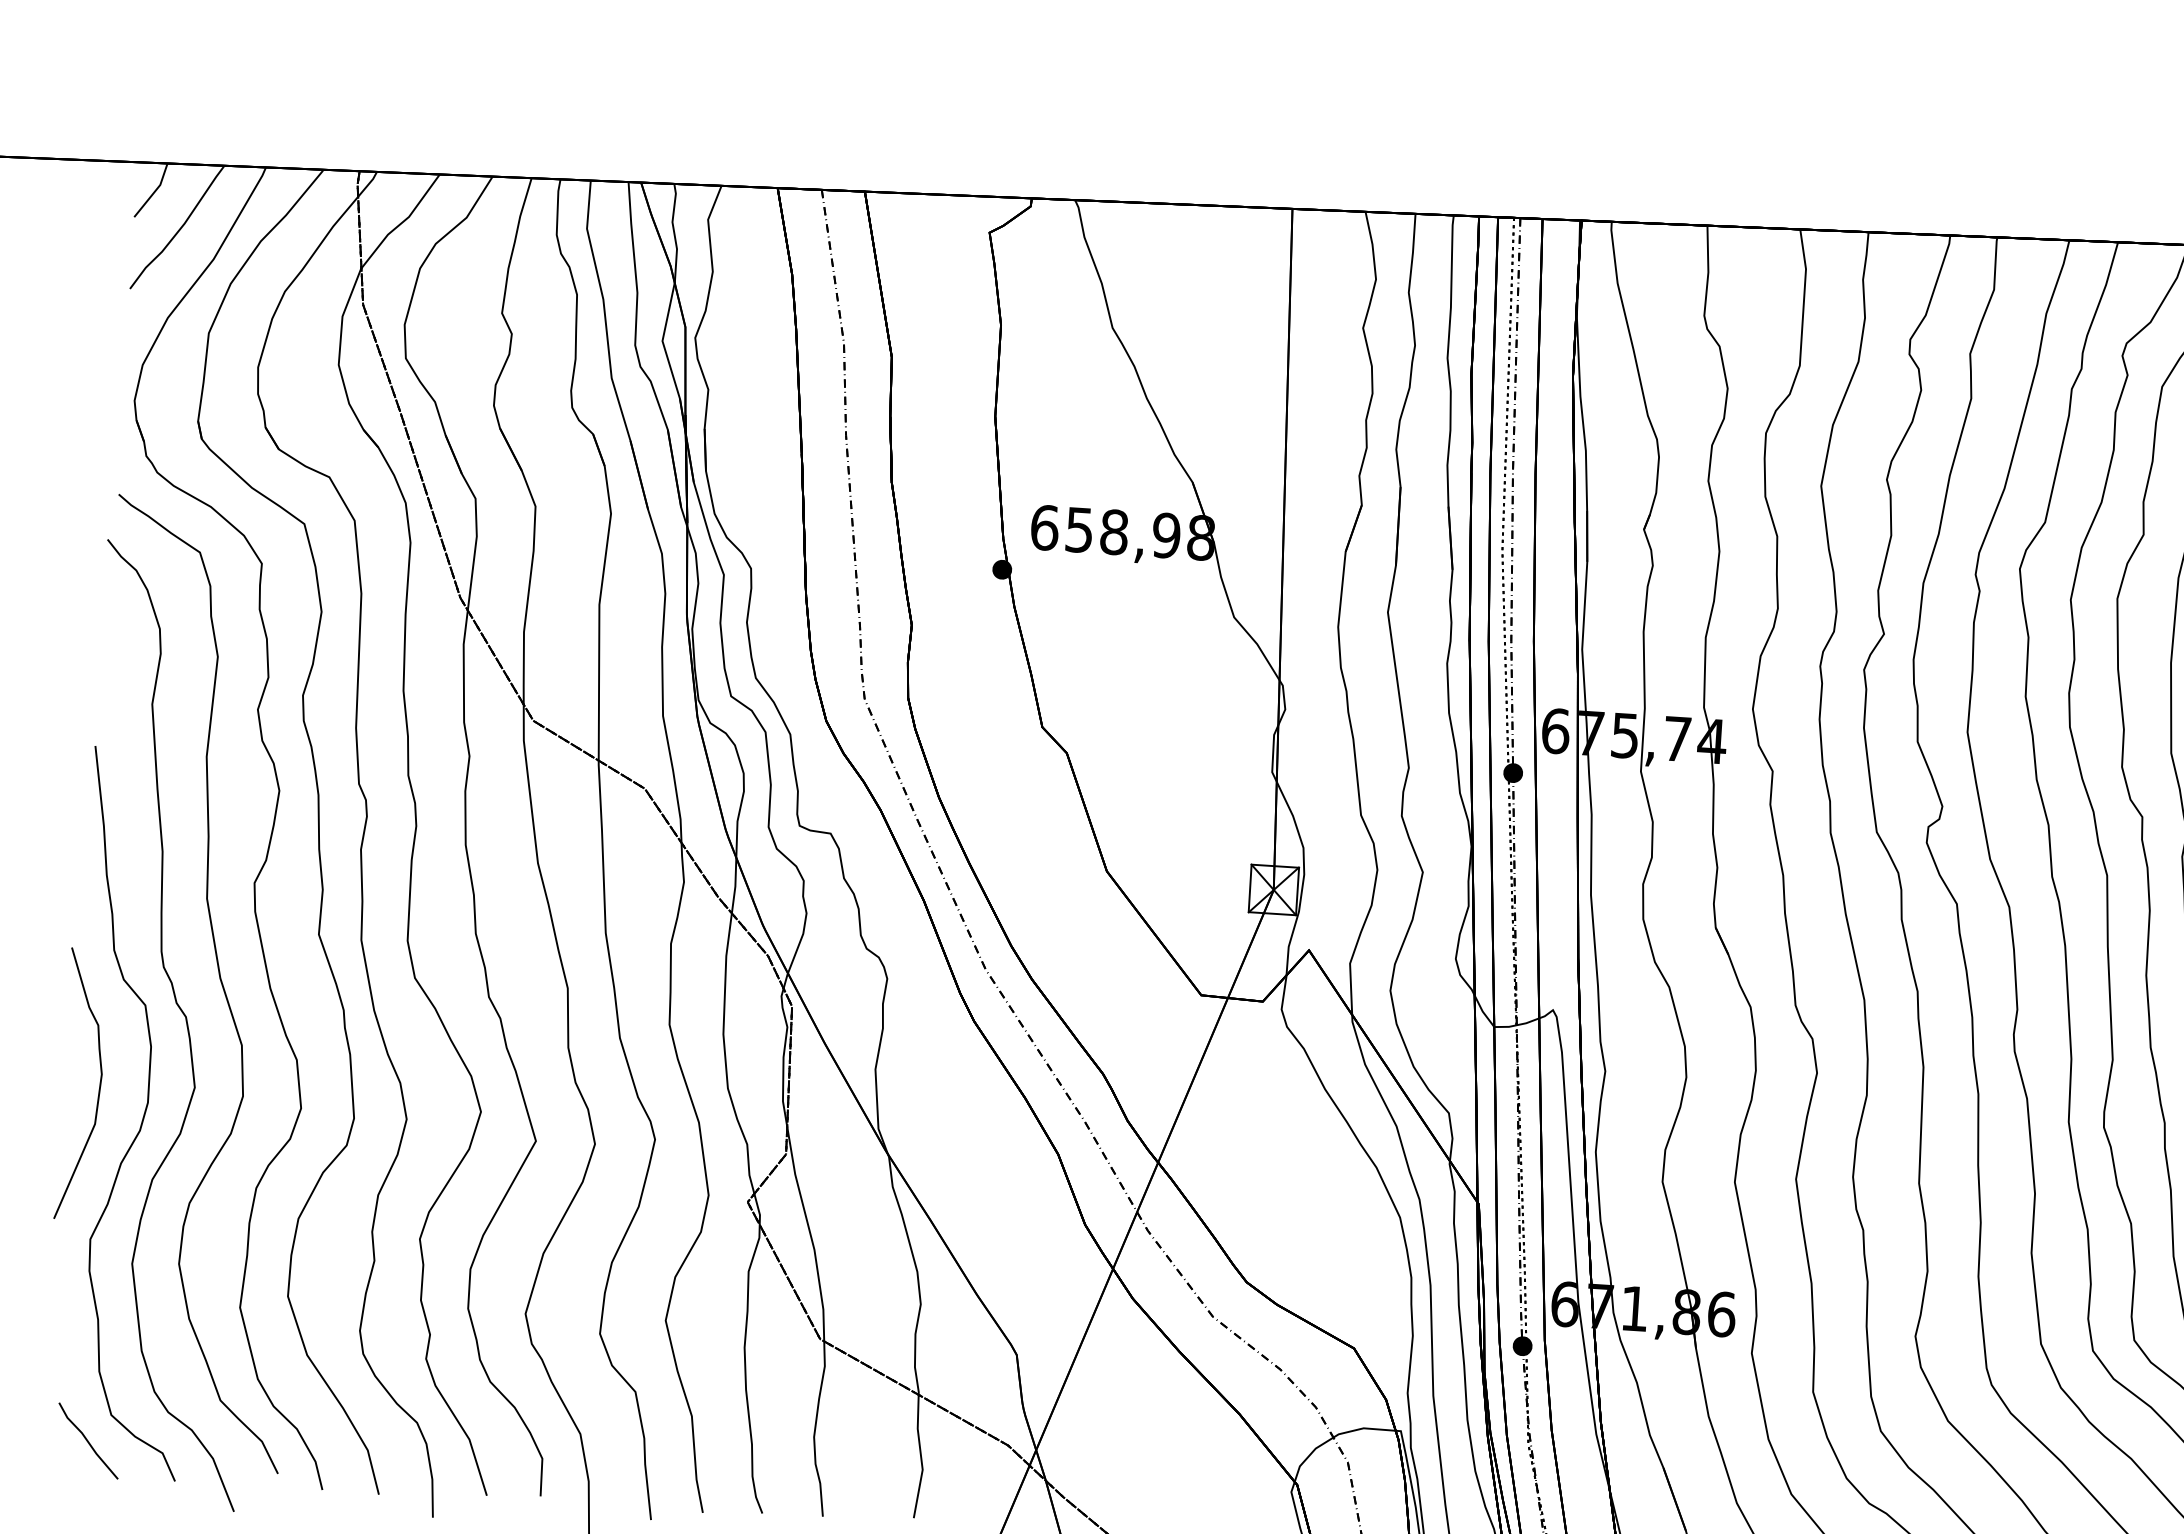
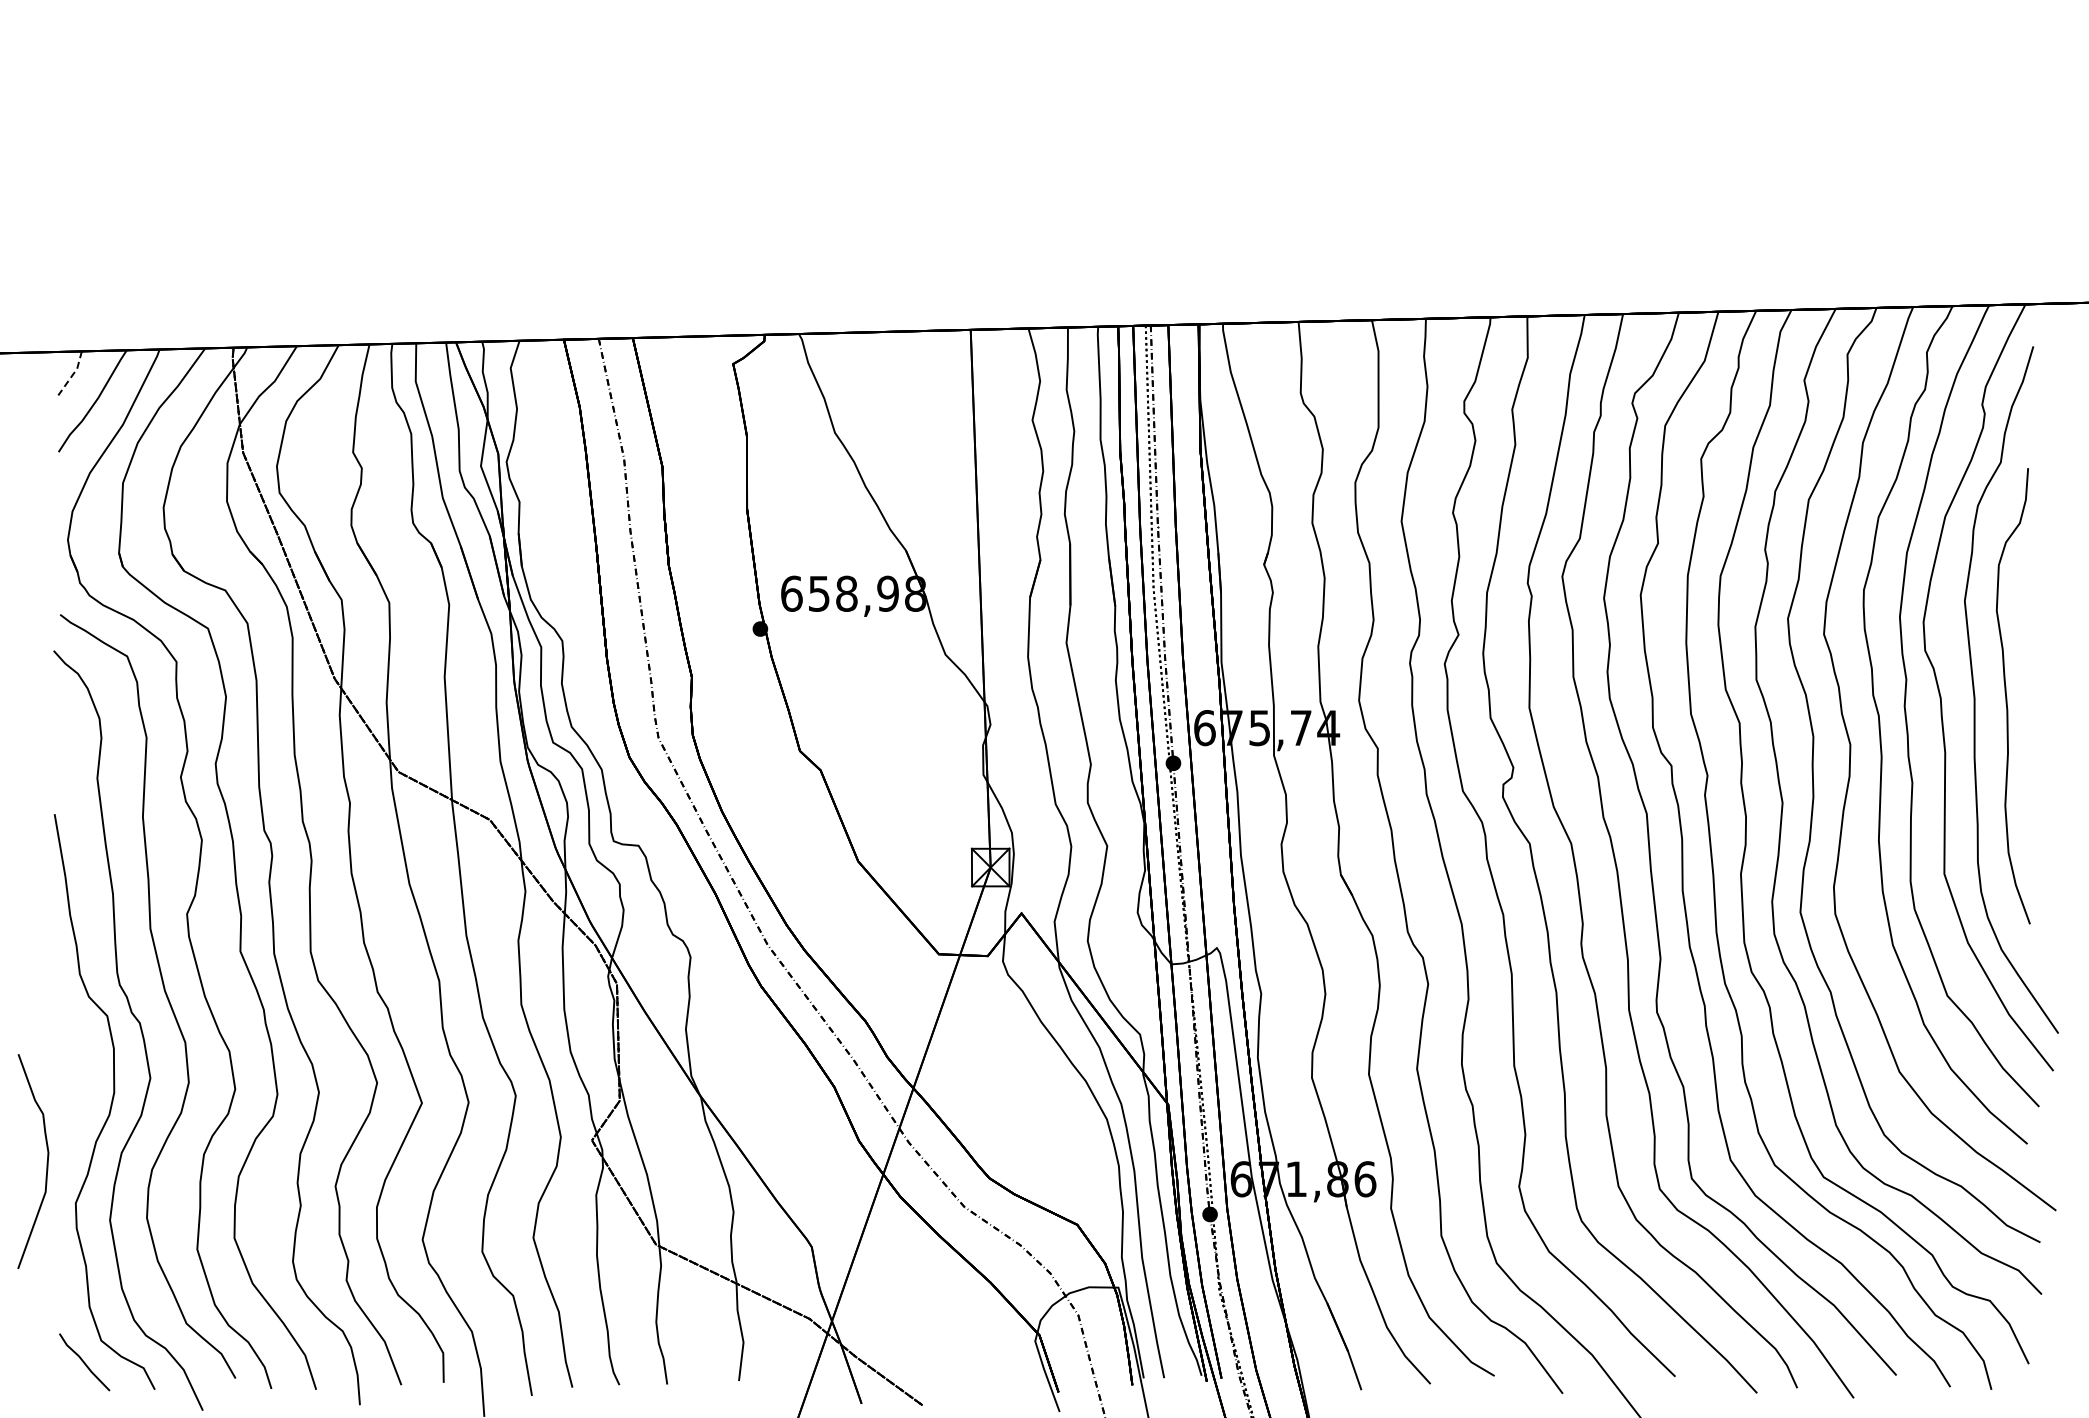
line: (155, 191) -> (73, 374), solid -> dashed
curve: (98, 1086) -> (46, 1162), moved

